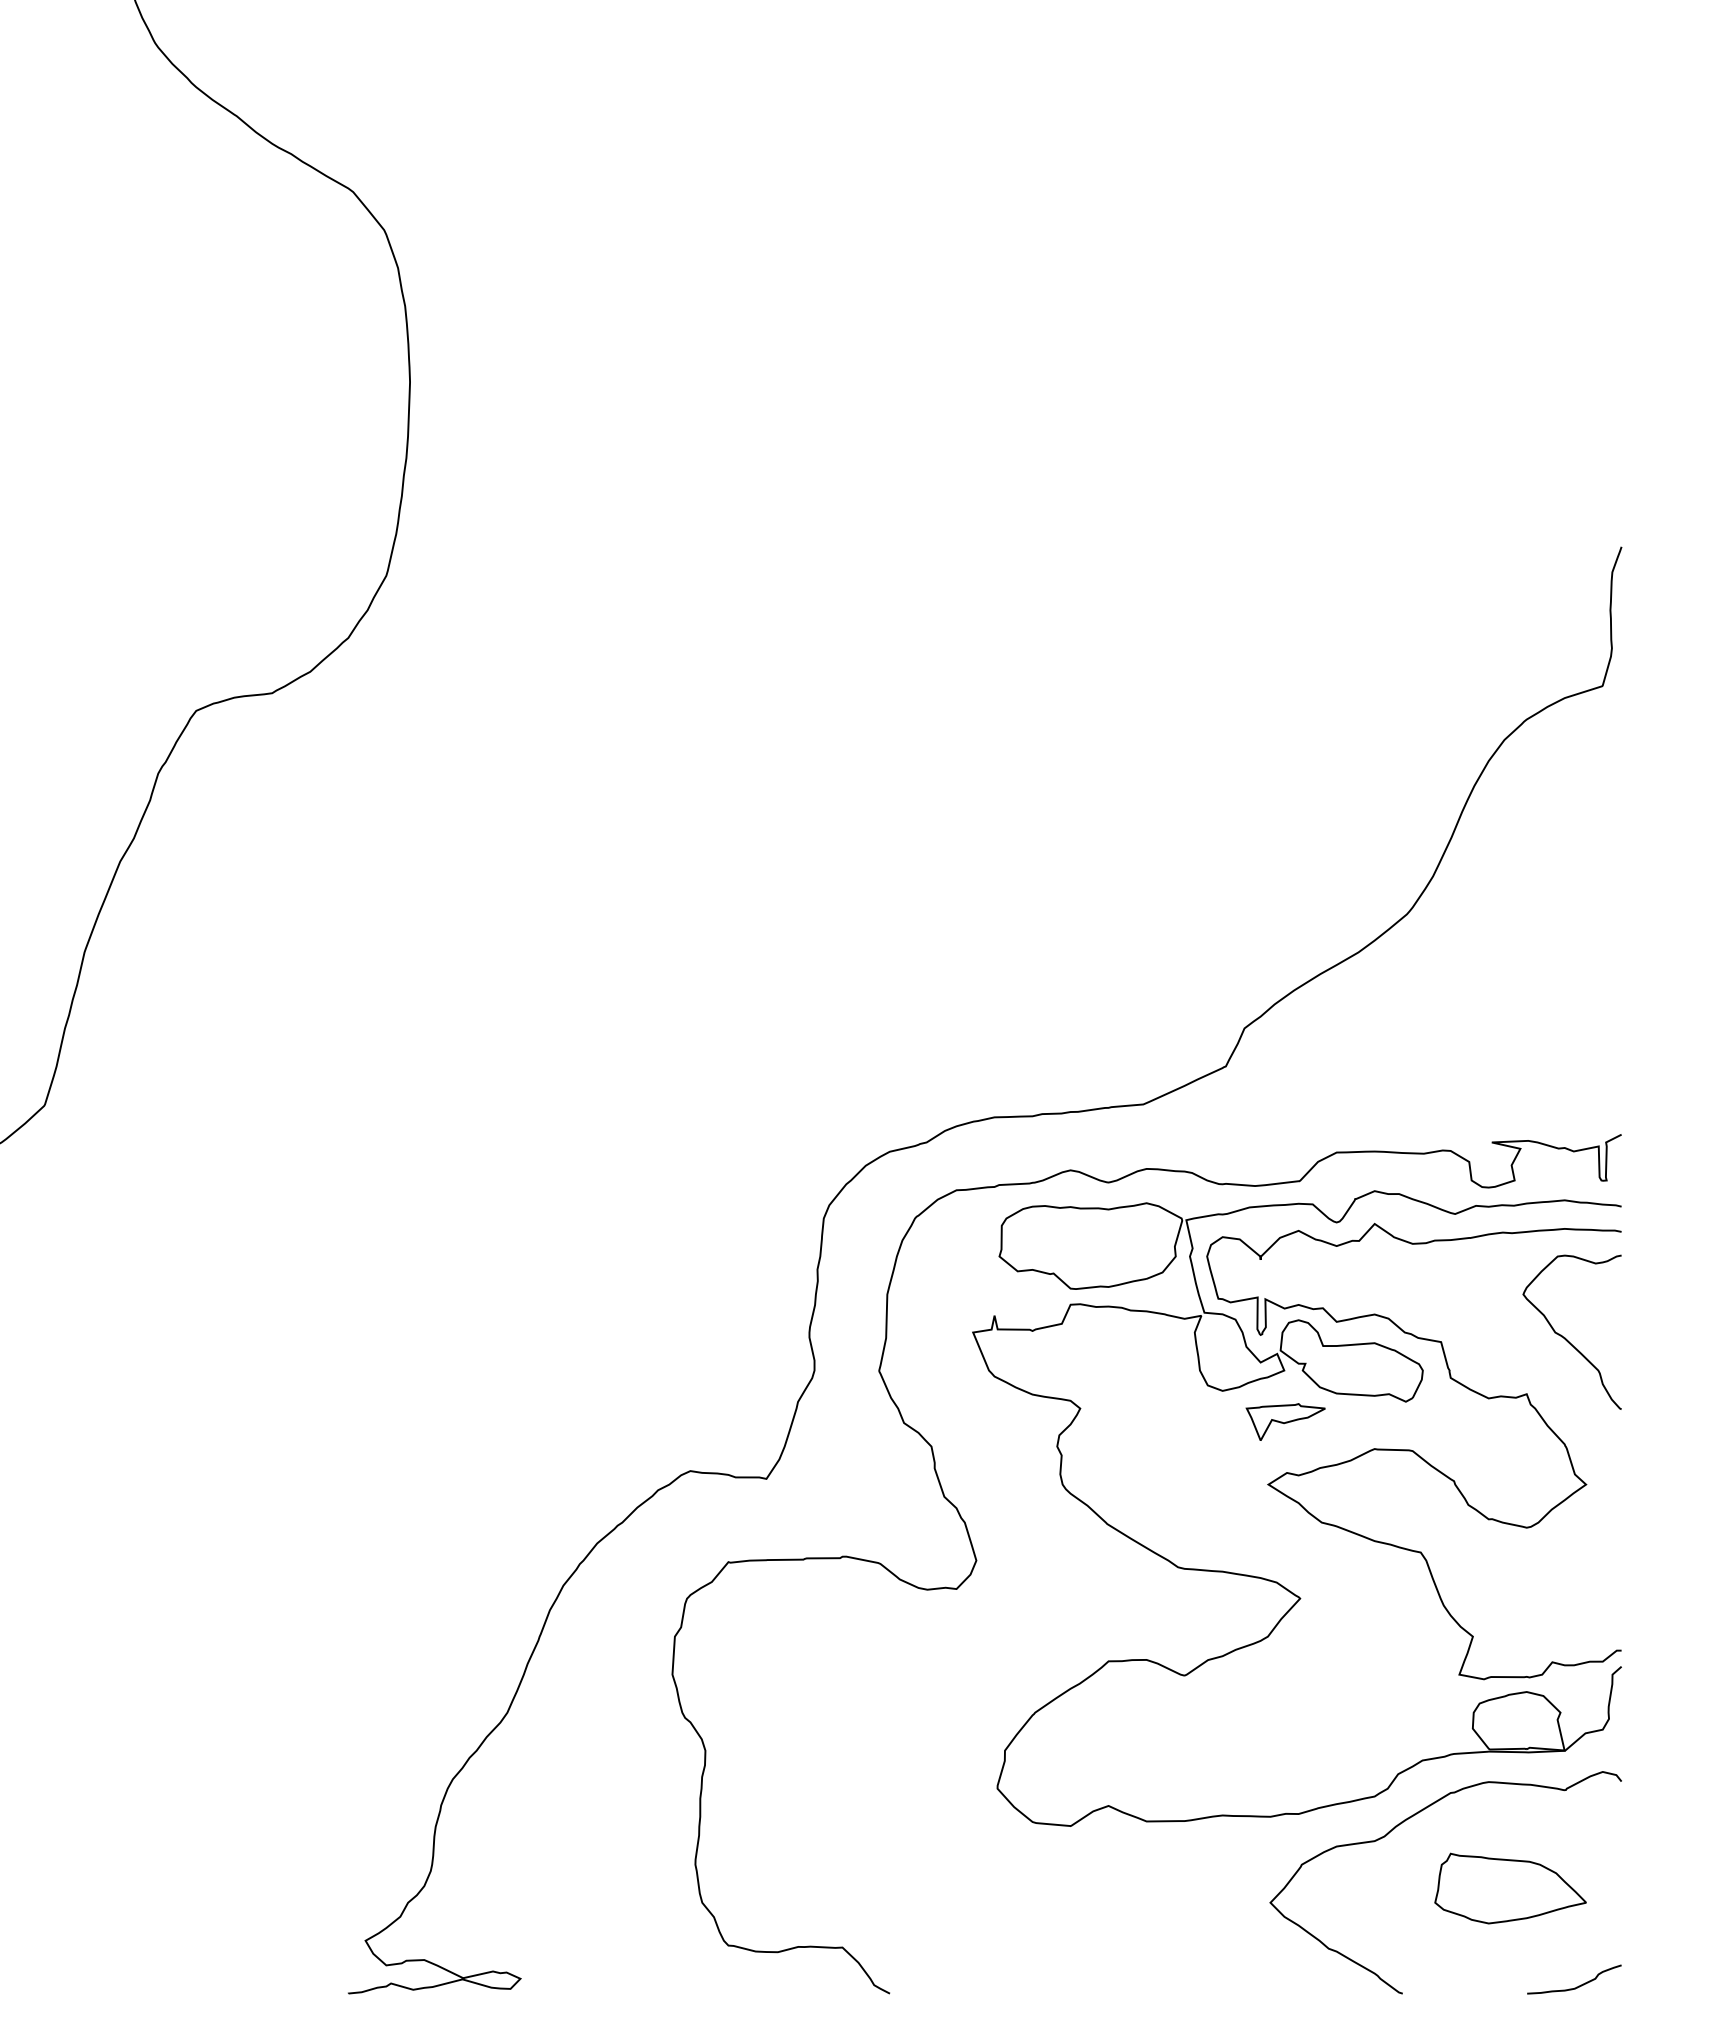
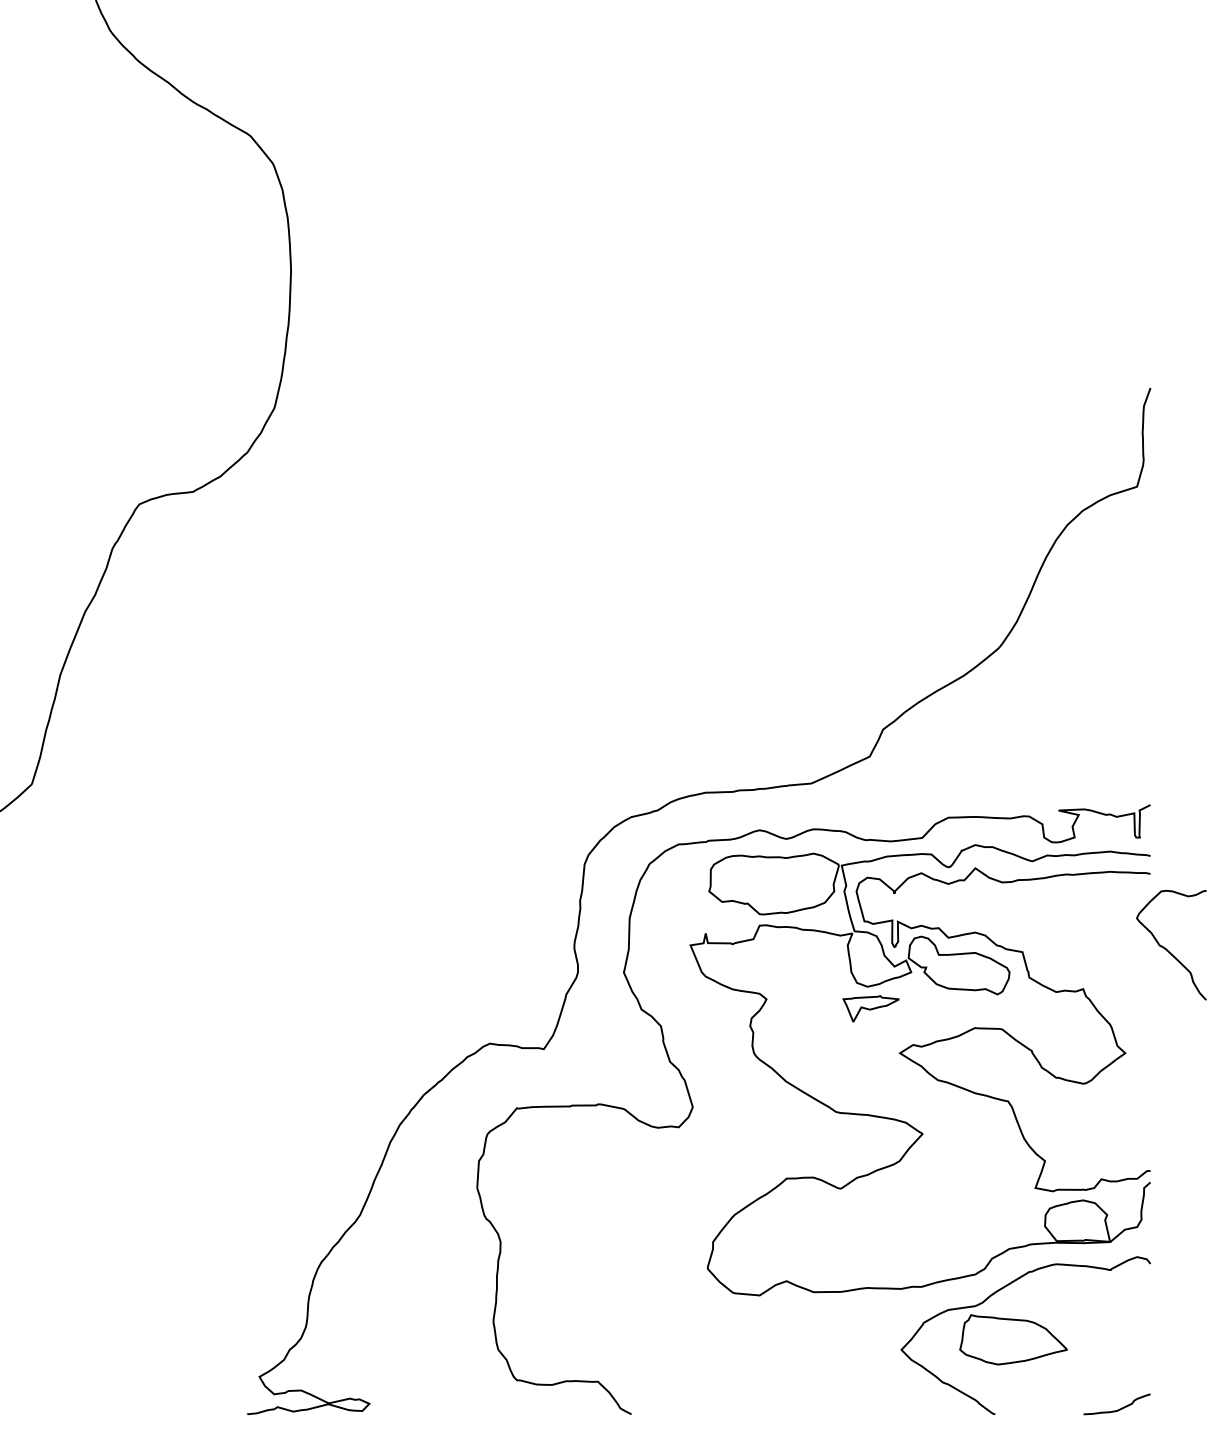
curve: (1565, 1337) -> (1166, 948), moved
part: (1285, 1421) -> (870, 1008), moved
part: (1510, 1888) -> (1013, 1339), moved

